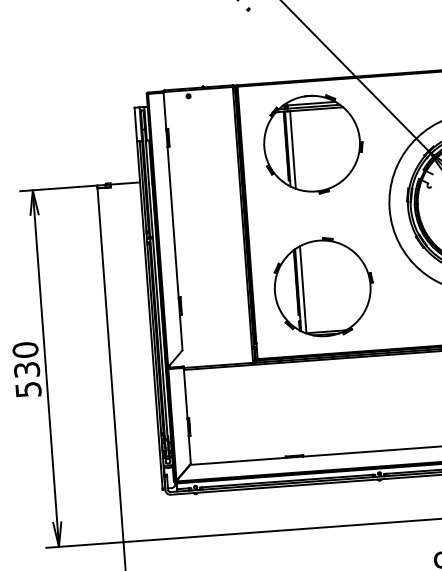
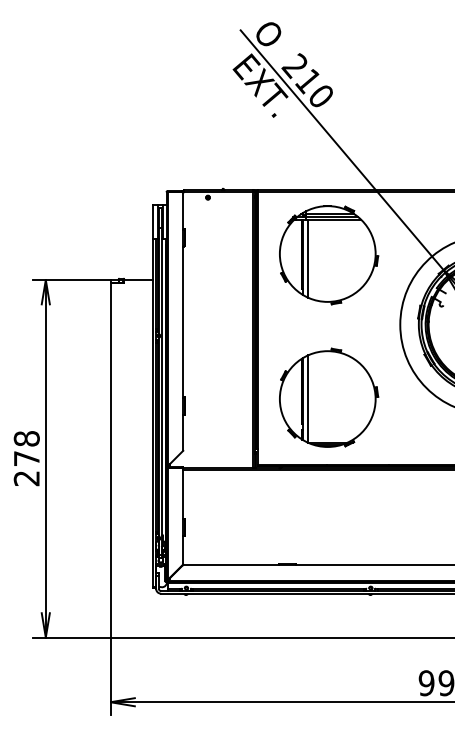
text: (26, 369) -> (26, 458), 530 -> 278

